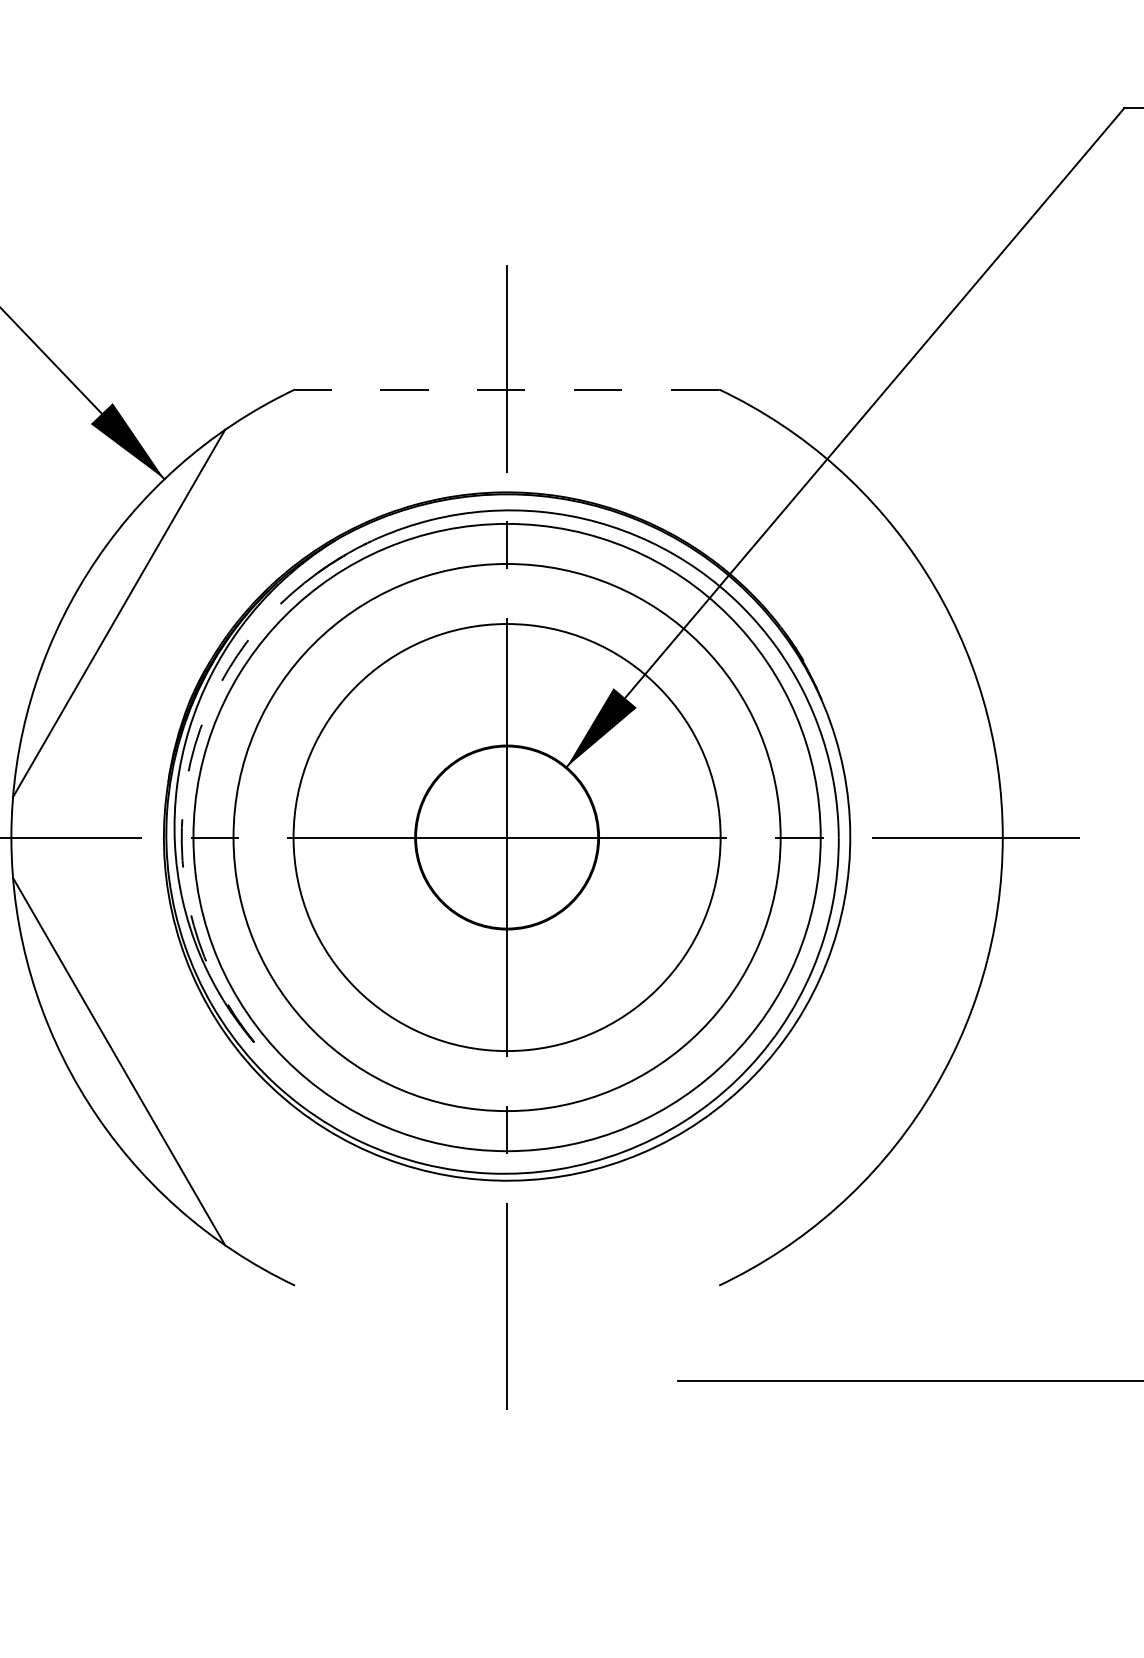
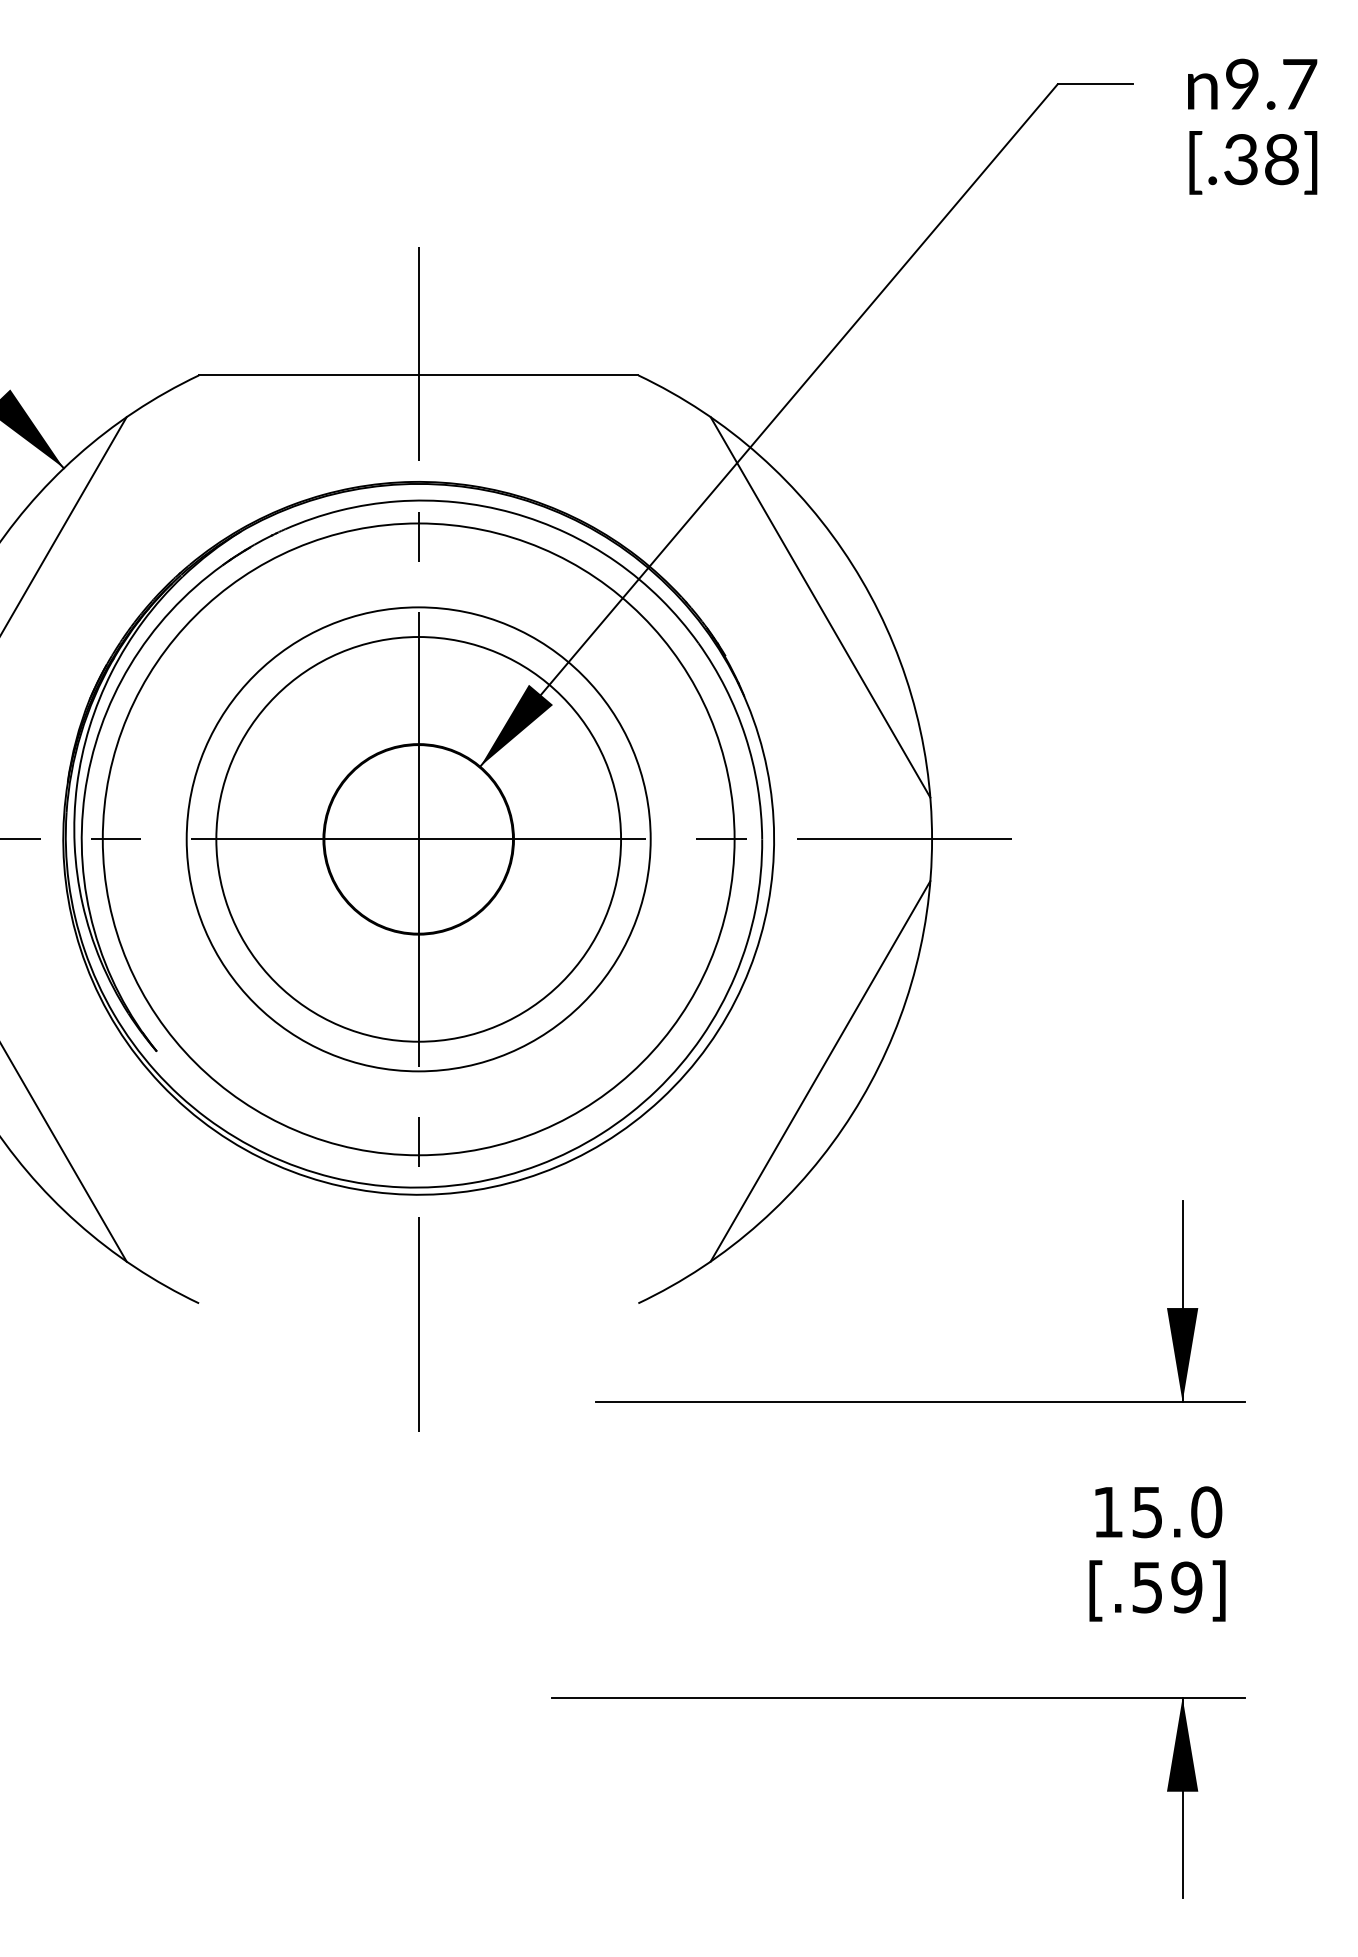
line: (506, 389) -> (418, 375), dashed -> solid
line: (895, 613) -> (820, 607), added
arc: (184, 794) -> (84, 794), dashed -> solid
circle: (506, 837) -> (418, 839), size x0.71
circle: (506, 837) -> (418, 839), size x0.71
circle: (506, 837) -> (418, 839), size x1.43
line: (895, 1061) -> (820, 1071), added

